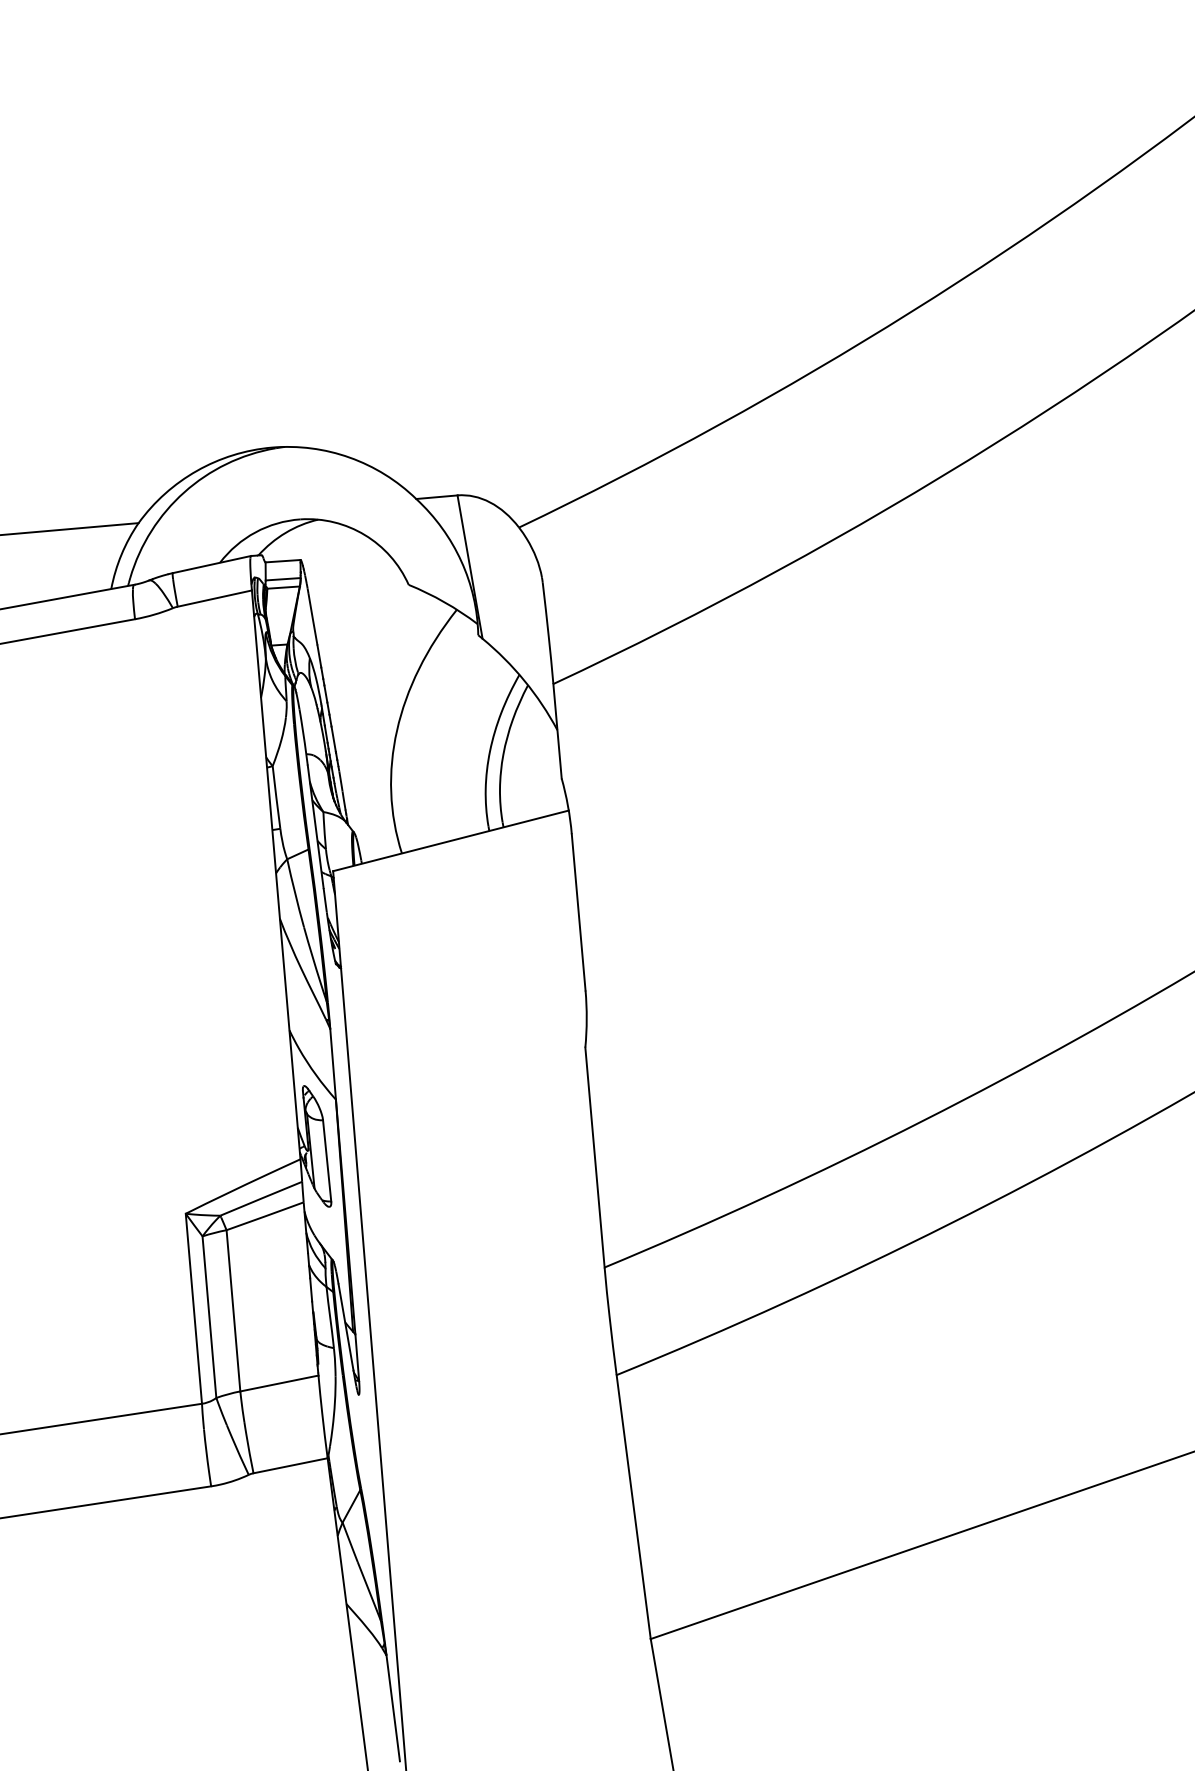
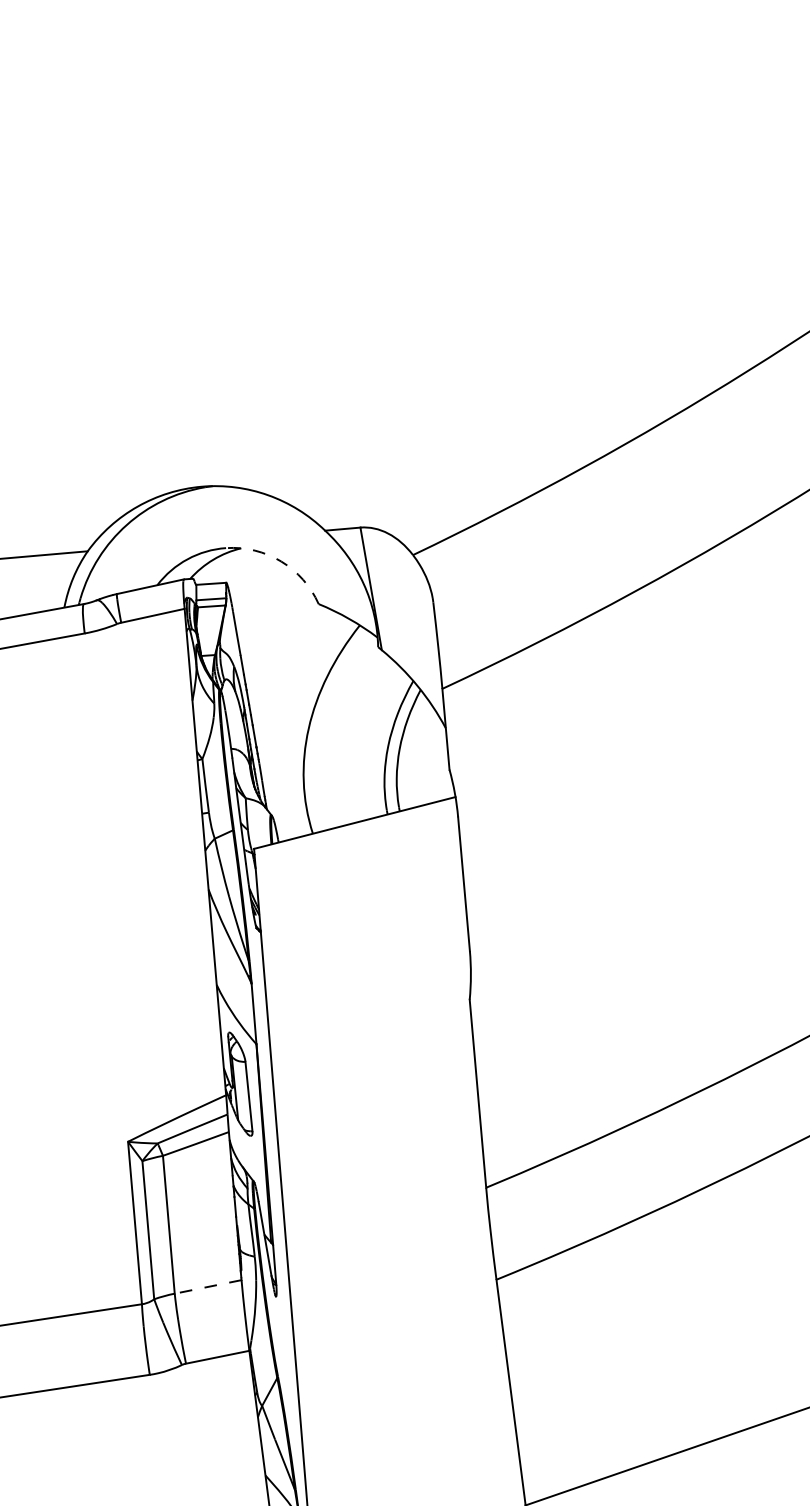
arc: (364, 535) -> (280, 561), solid -> dashed
line: (279, 1383) -> (208, 1286), solid -> dashed

